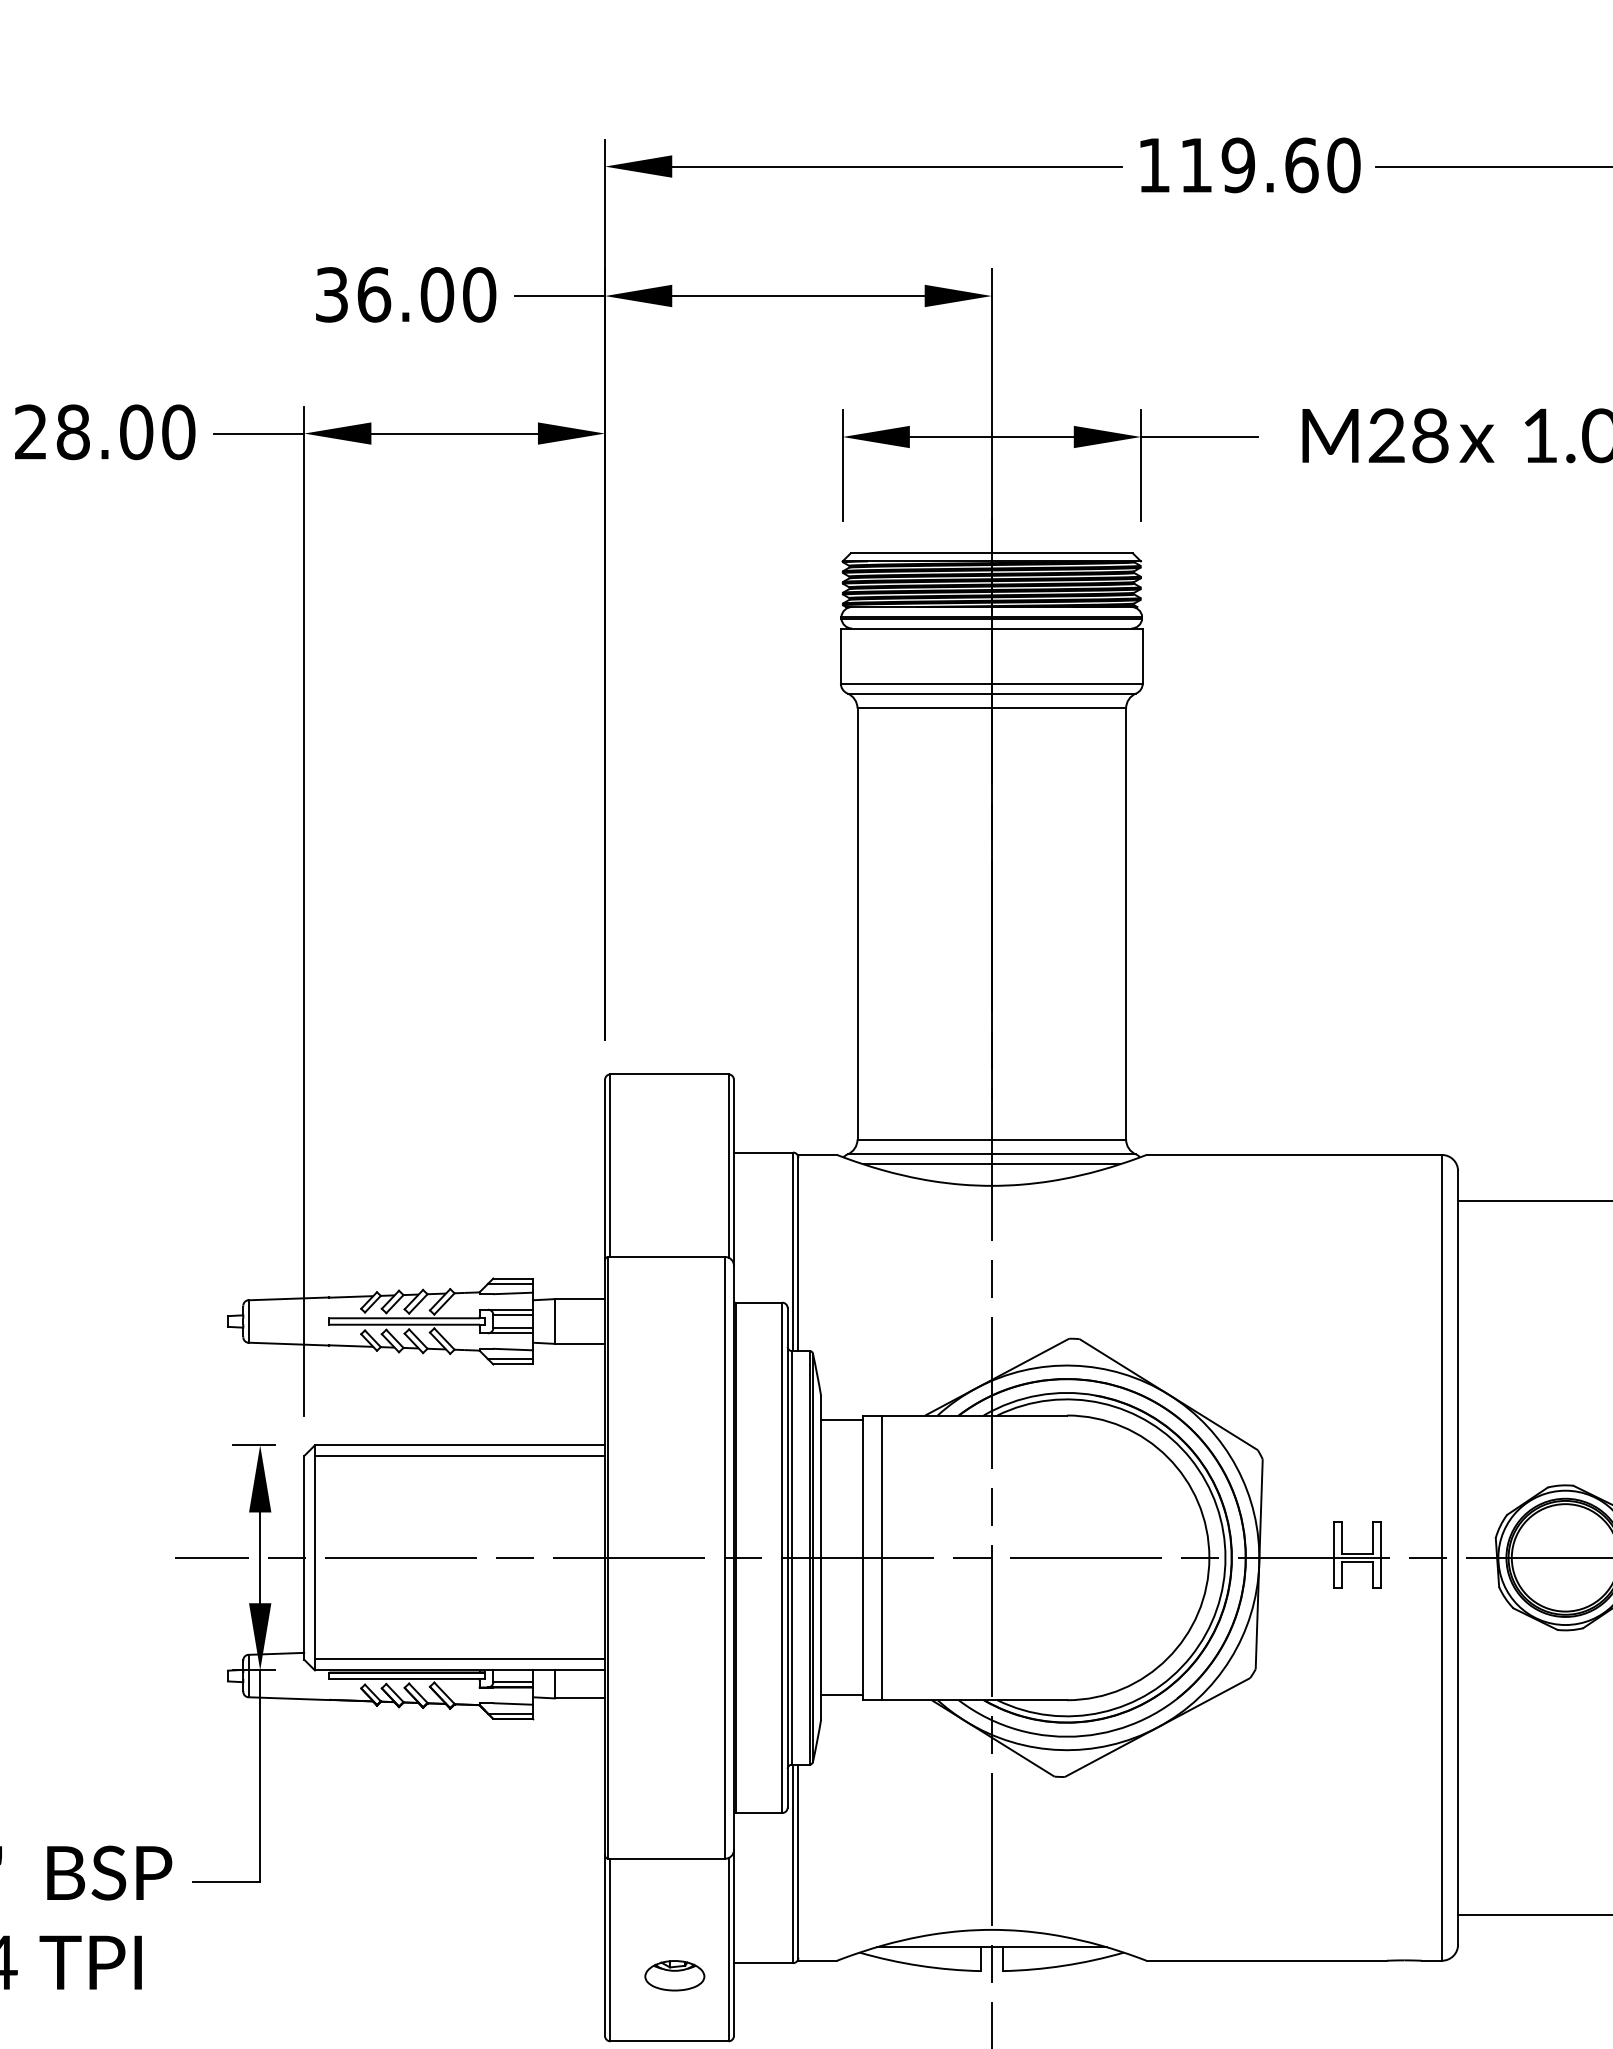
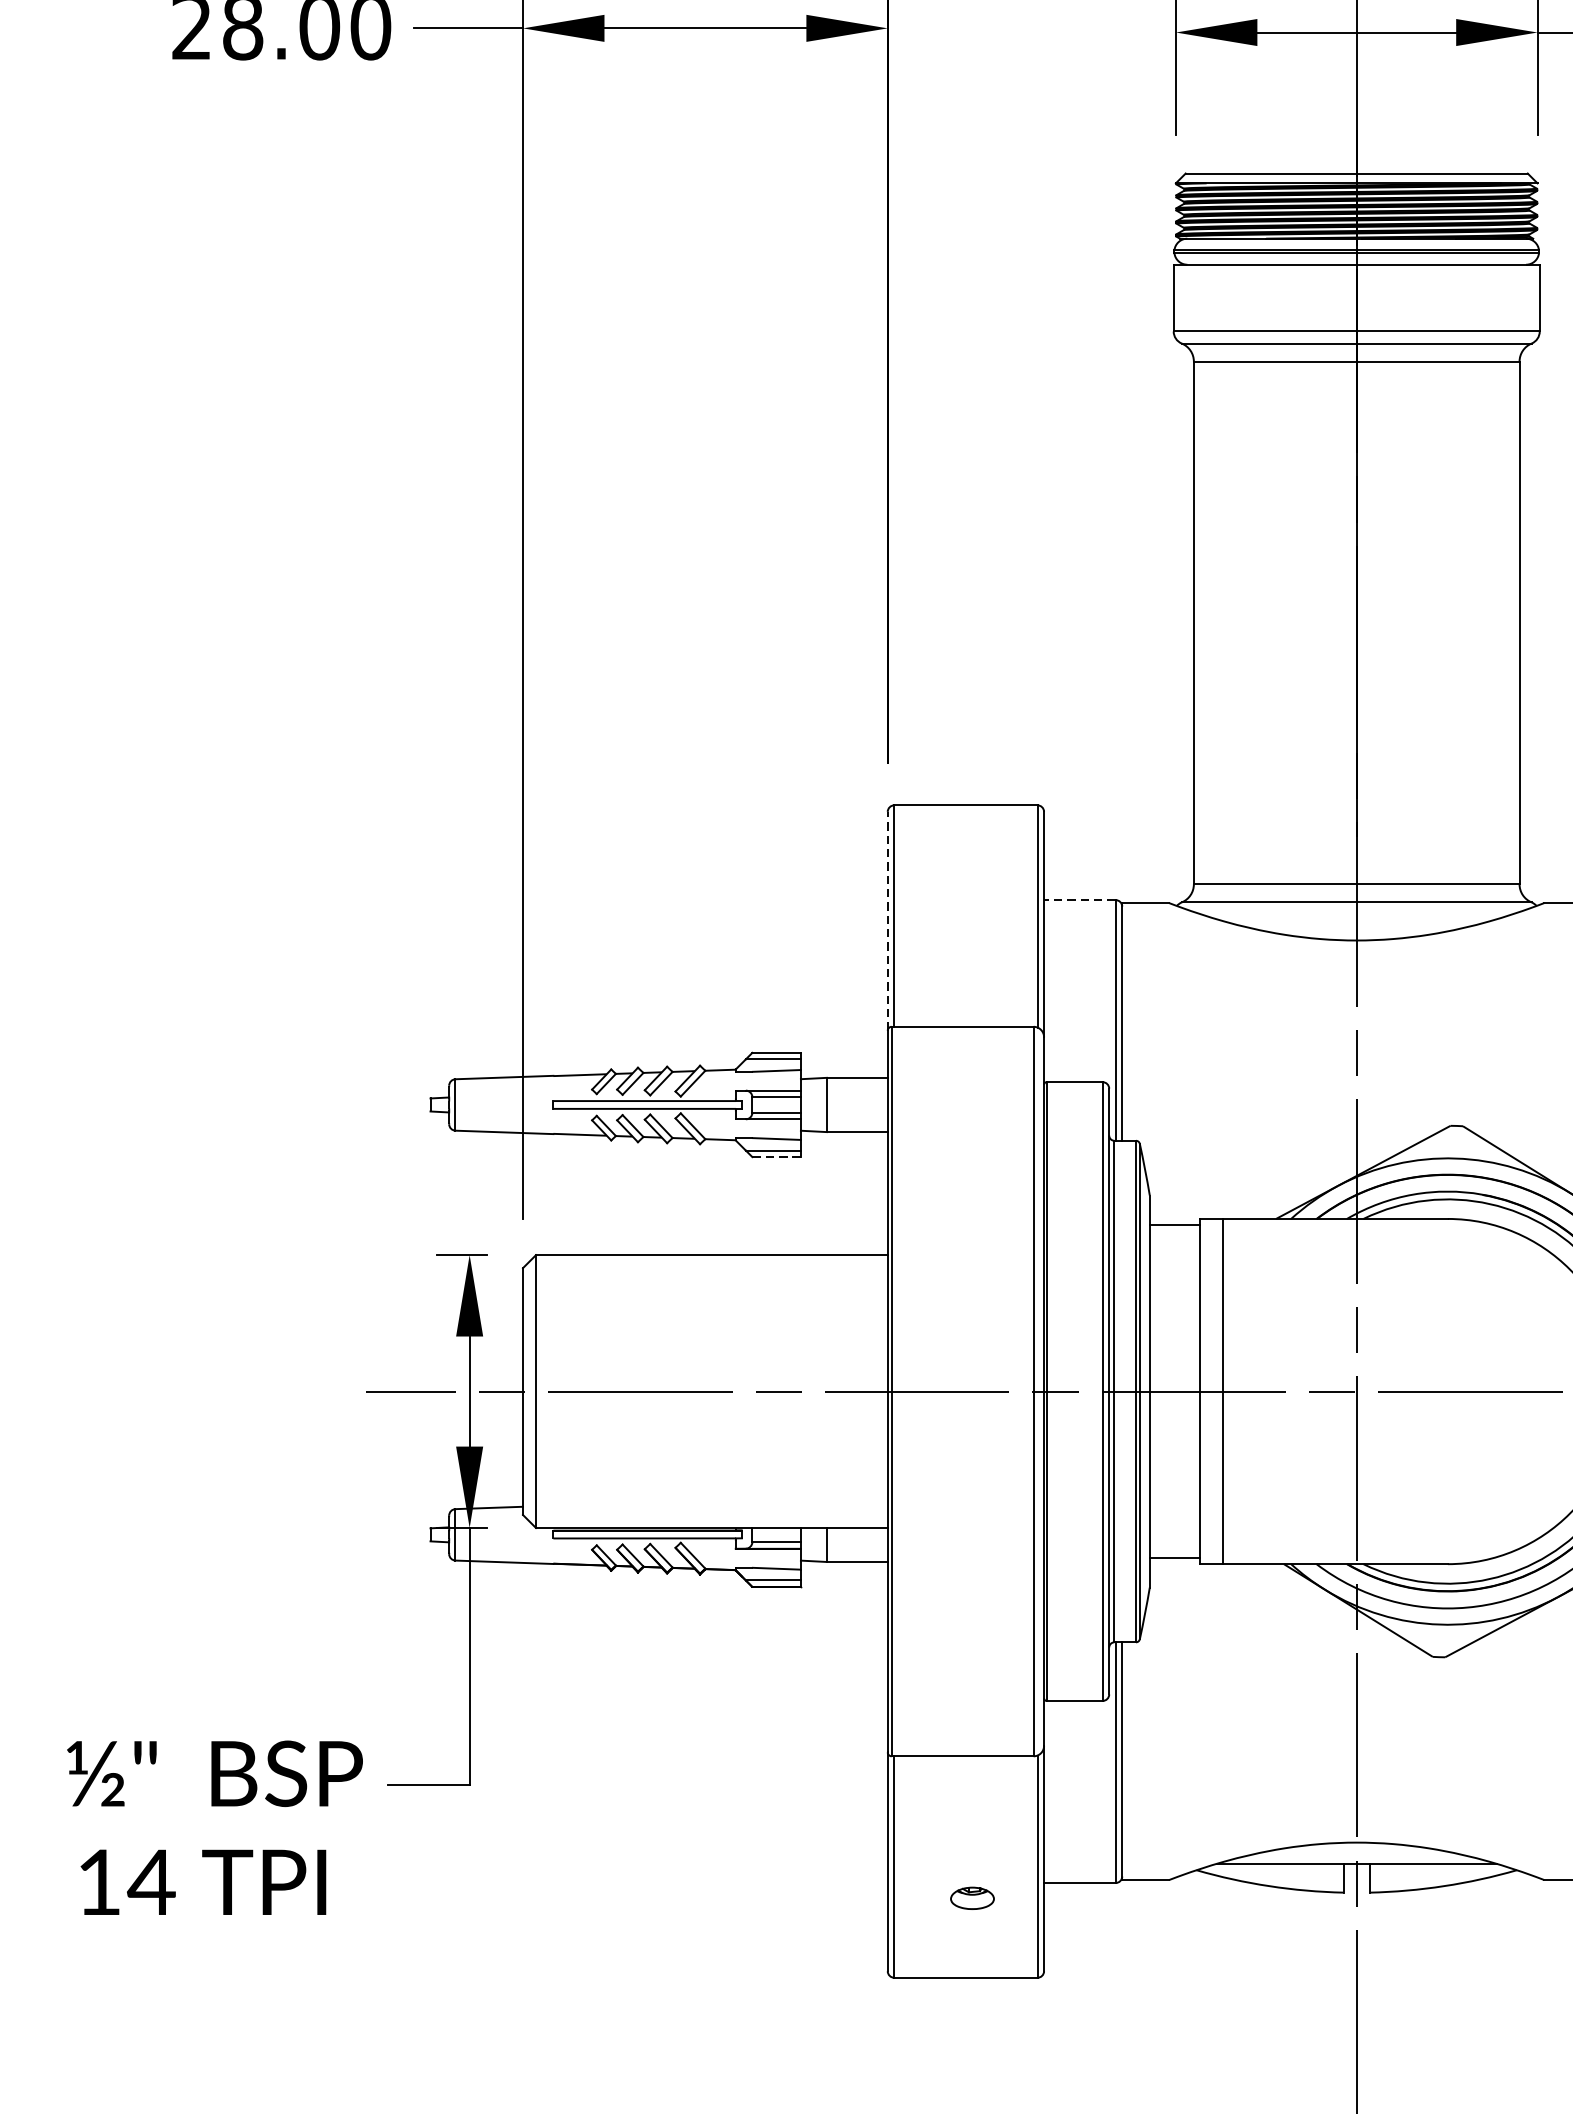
line: (763, 1152) -> (1079, 900), solid -> dashed
line: (991, 1164) -> (1356, 914), removed
line: (605, 1169) -> (888, 920), solid -> dashed
line: (513, 1364) -> (776, 1157), solid -> dashed
line: (459, 1456) -> (711, 1268), removed
line: (459, 1659) -> (711, 1514), removed
part: (674, 1975) -> (971, 1897), size x0.6

